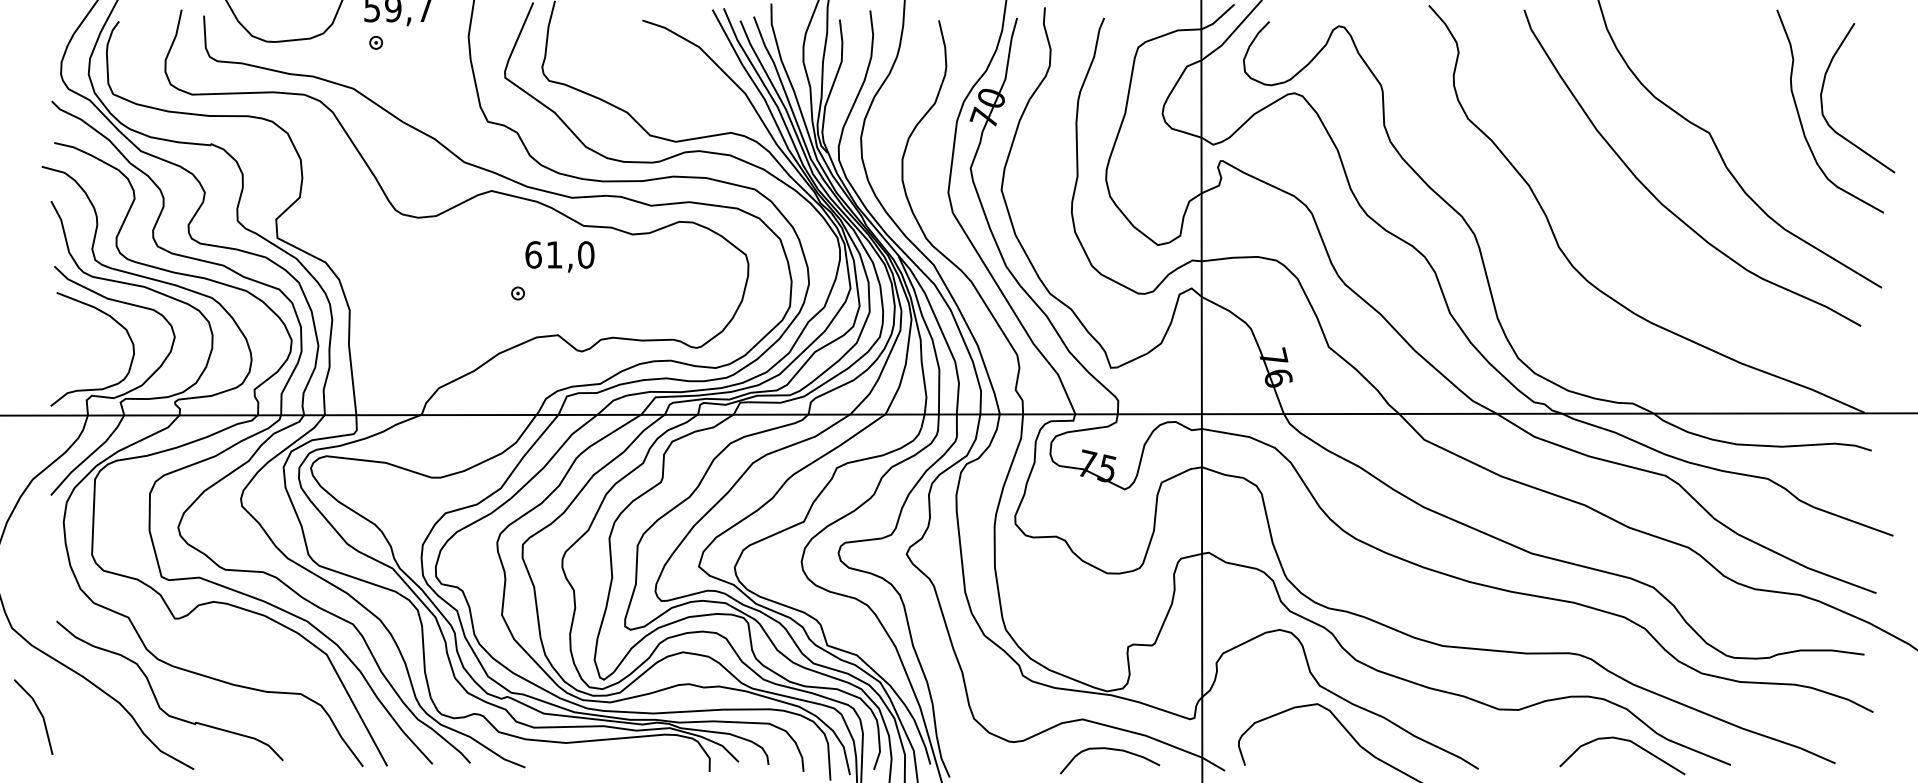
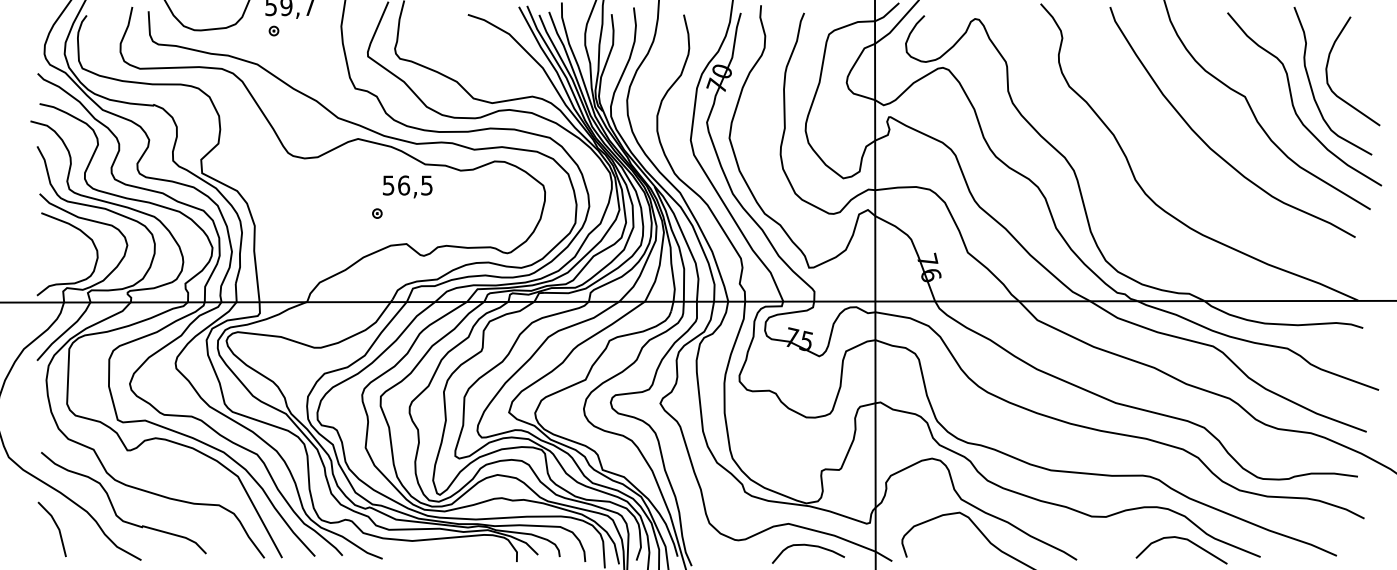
curve: (1775, 140) -> (1293, 102), added
text: (559, 254) -> (407, 185), 61,0 -> 56,5
line: (38, 711) -> (55, 525), moved

